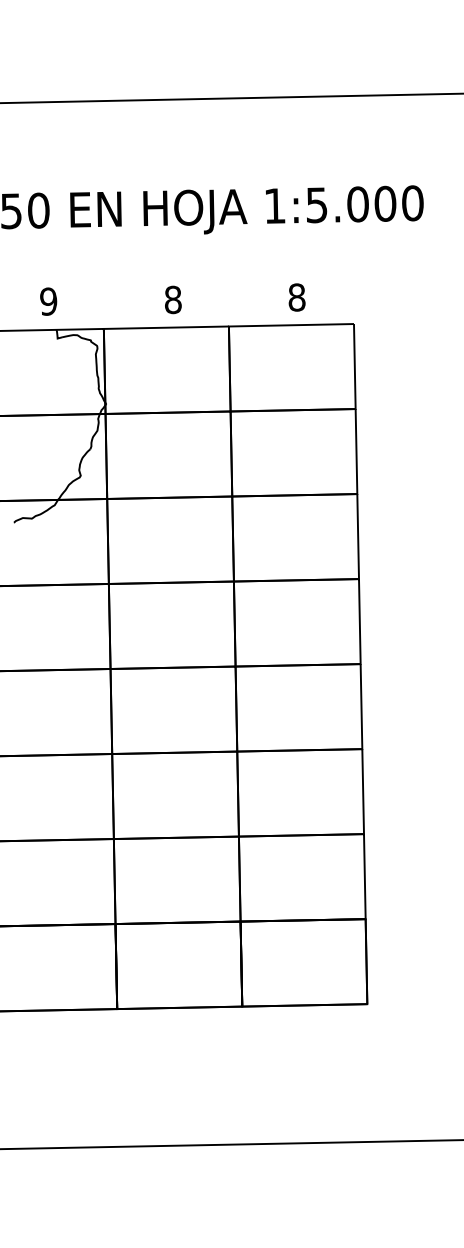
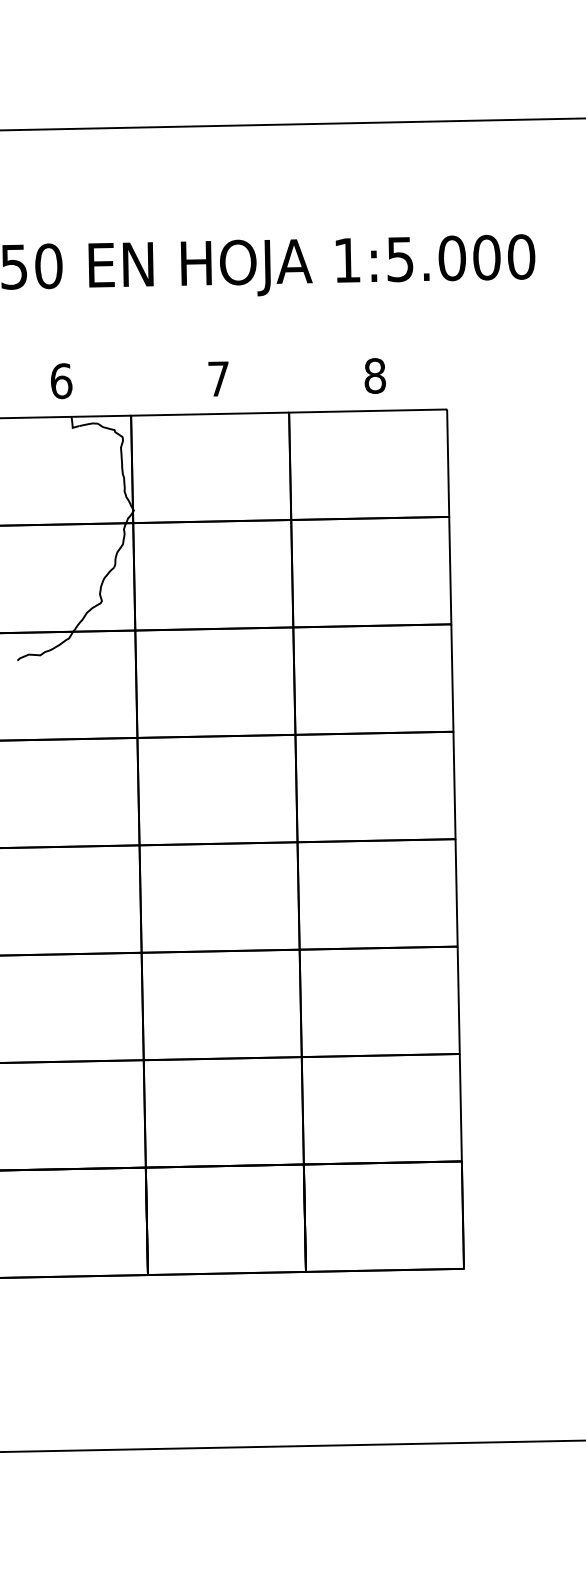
text: (173, 299) -> (219, 378), 8 -> 7
text: (48, 301) -> (61, 381), 9 -> 6

